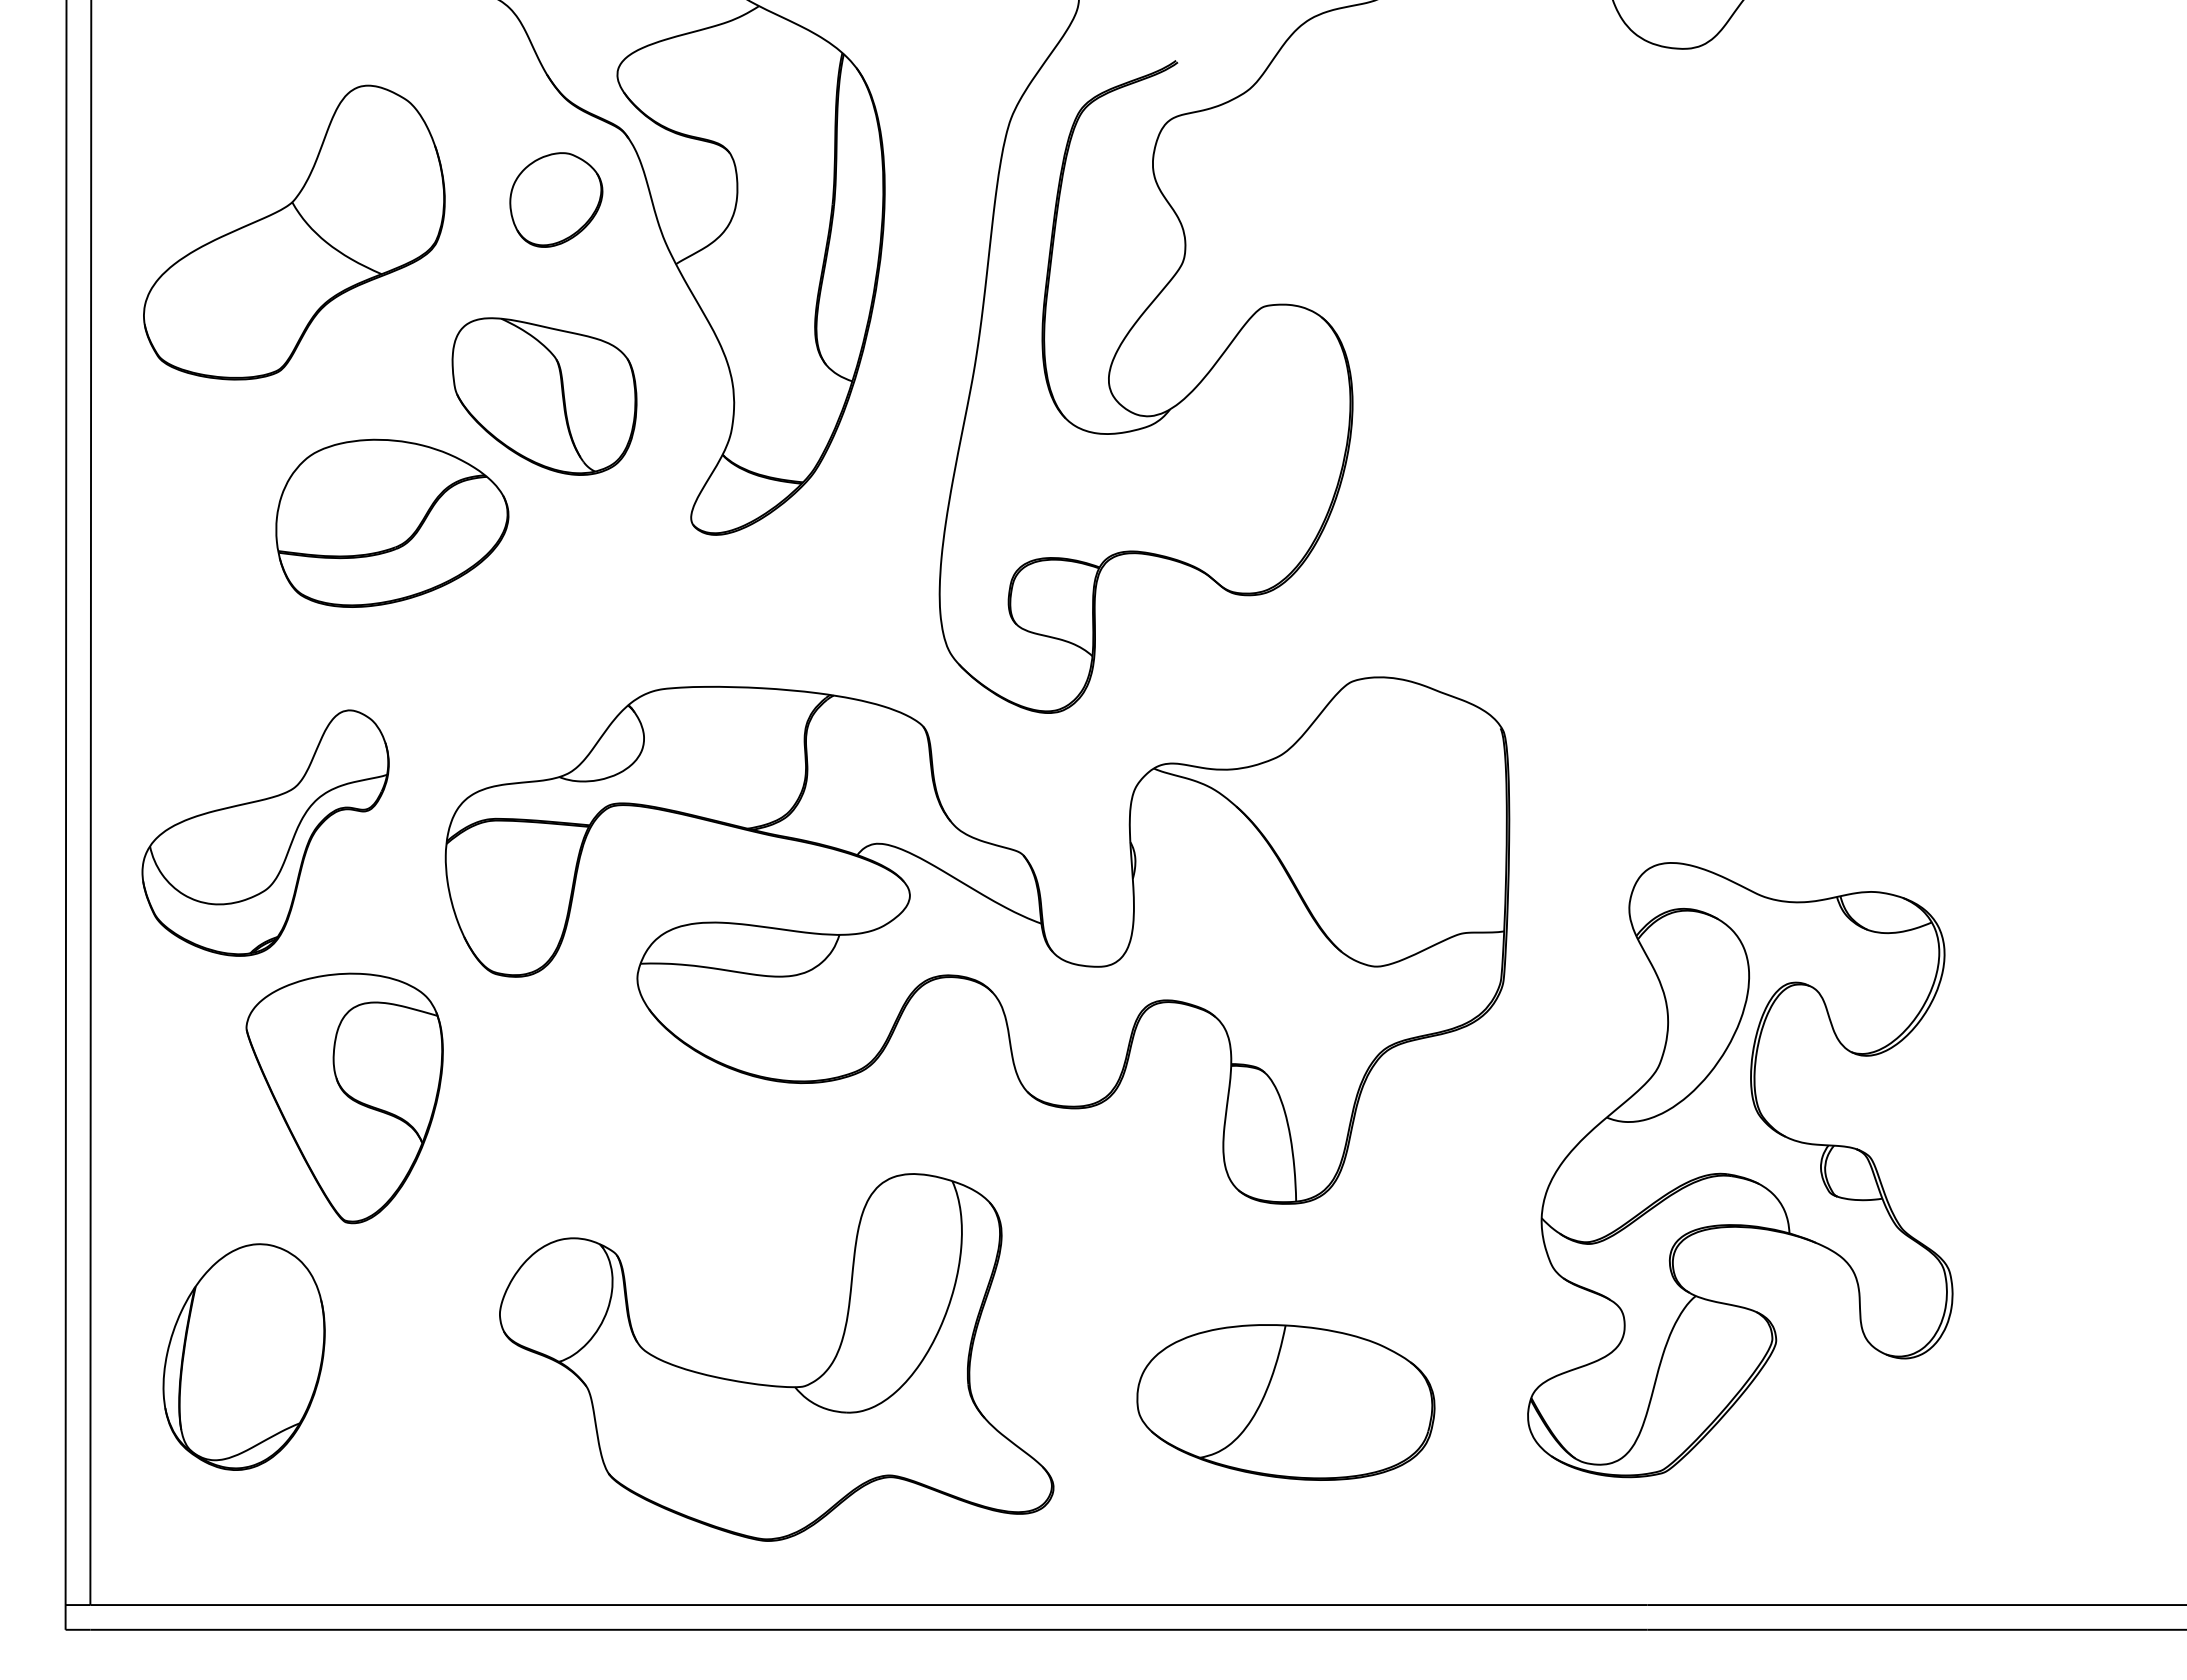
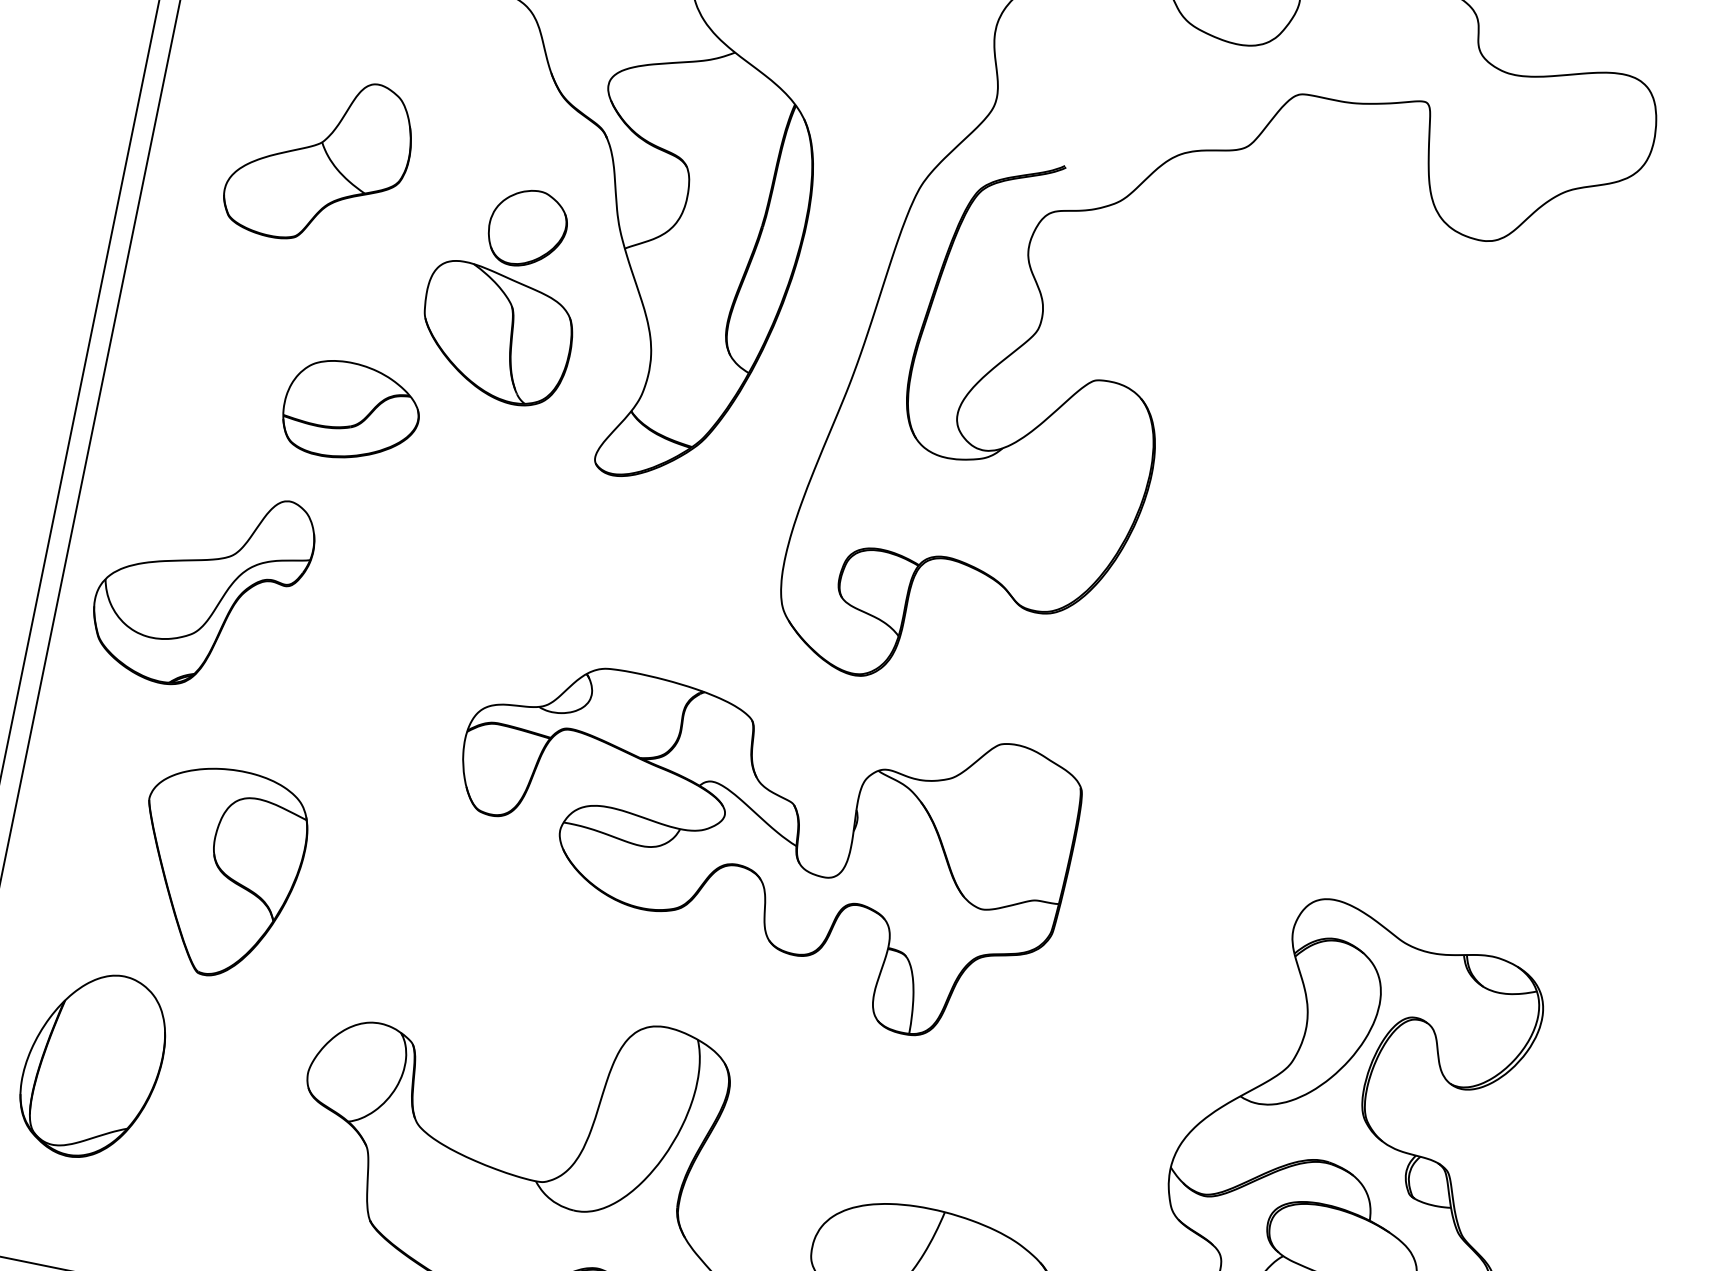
part: (556, 199) -> (527, 228), moved
part: (294, 232) -> (319, 159), size x0.7
part: (392, 522) -> (351, 411), size x0.7
part: (265, 832) -> (201, 586), moved
part: (977, 940) -> (758, 848), size x0.7

